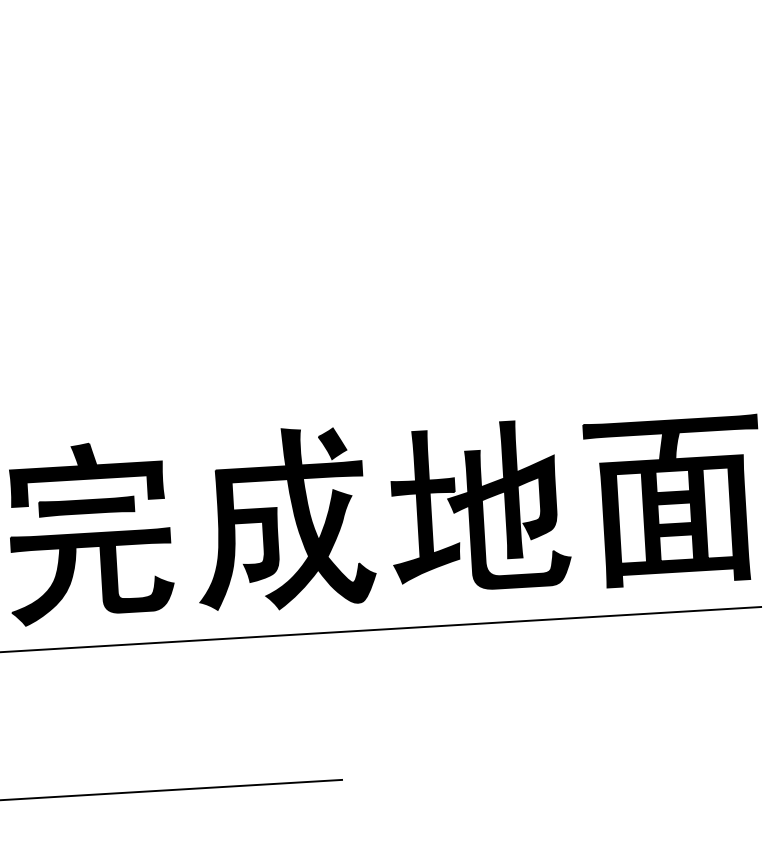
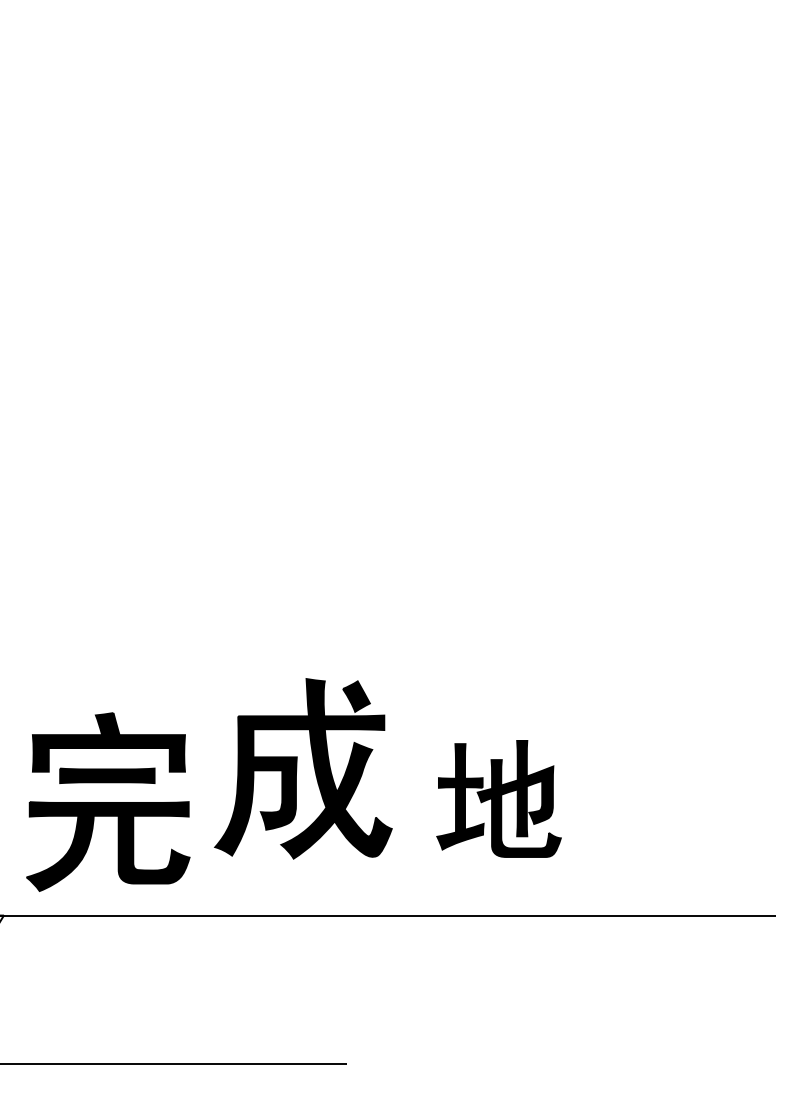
part: (674, 501) -> (694, 805), removed
part: (478, 506) -> (498, 798), size x0.7
part: (283, 518) -> (303, 768), moved

